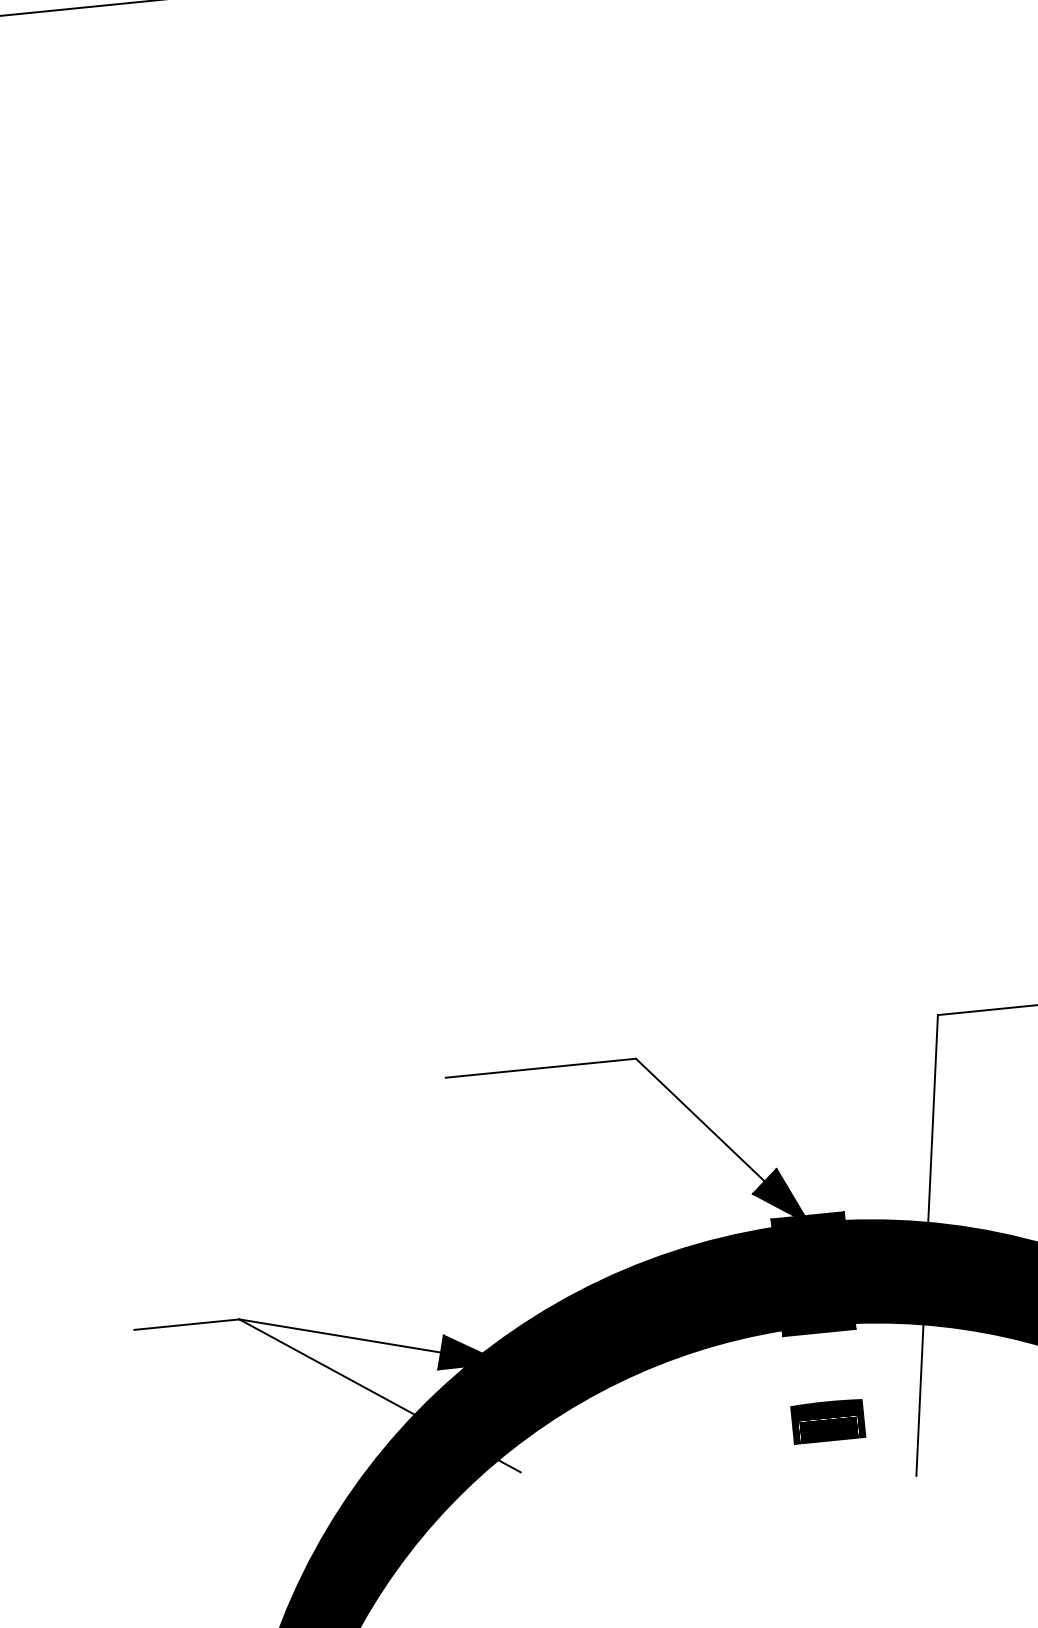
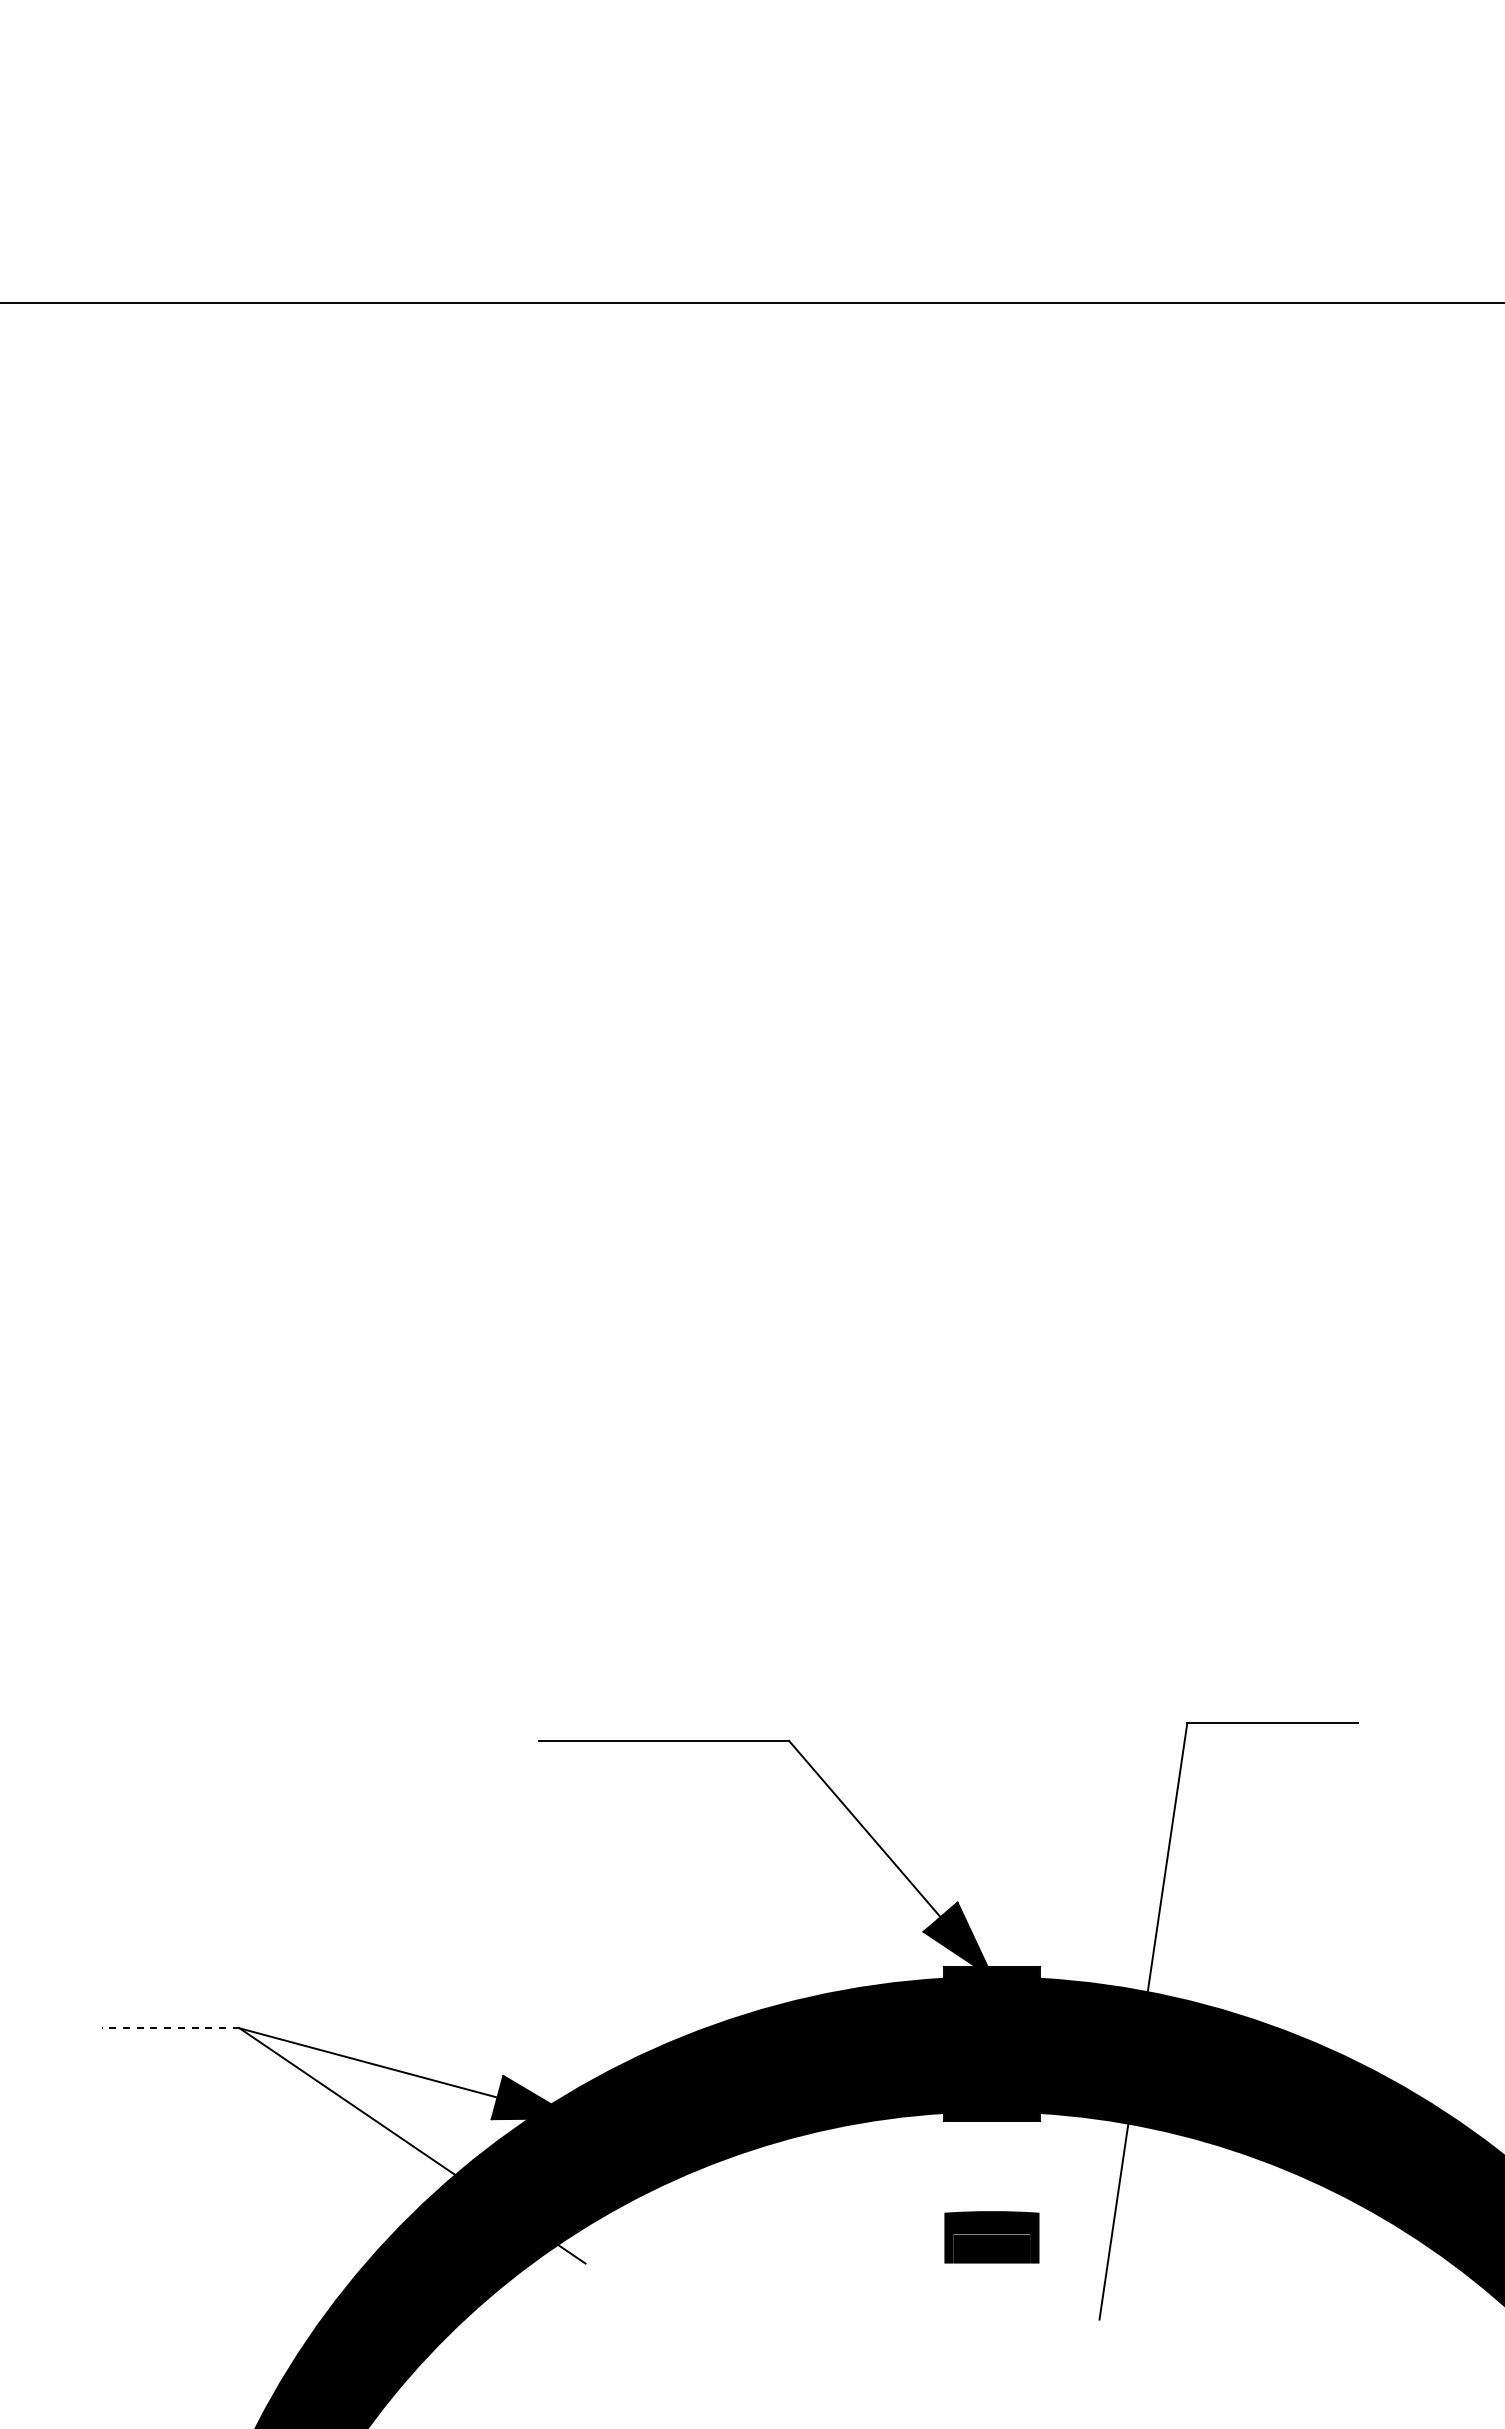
line: (186, 1324) -> (170, 2028), solid -> dashed

